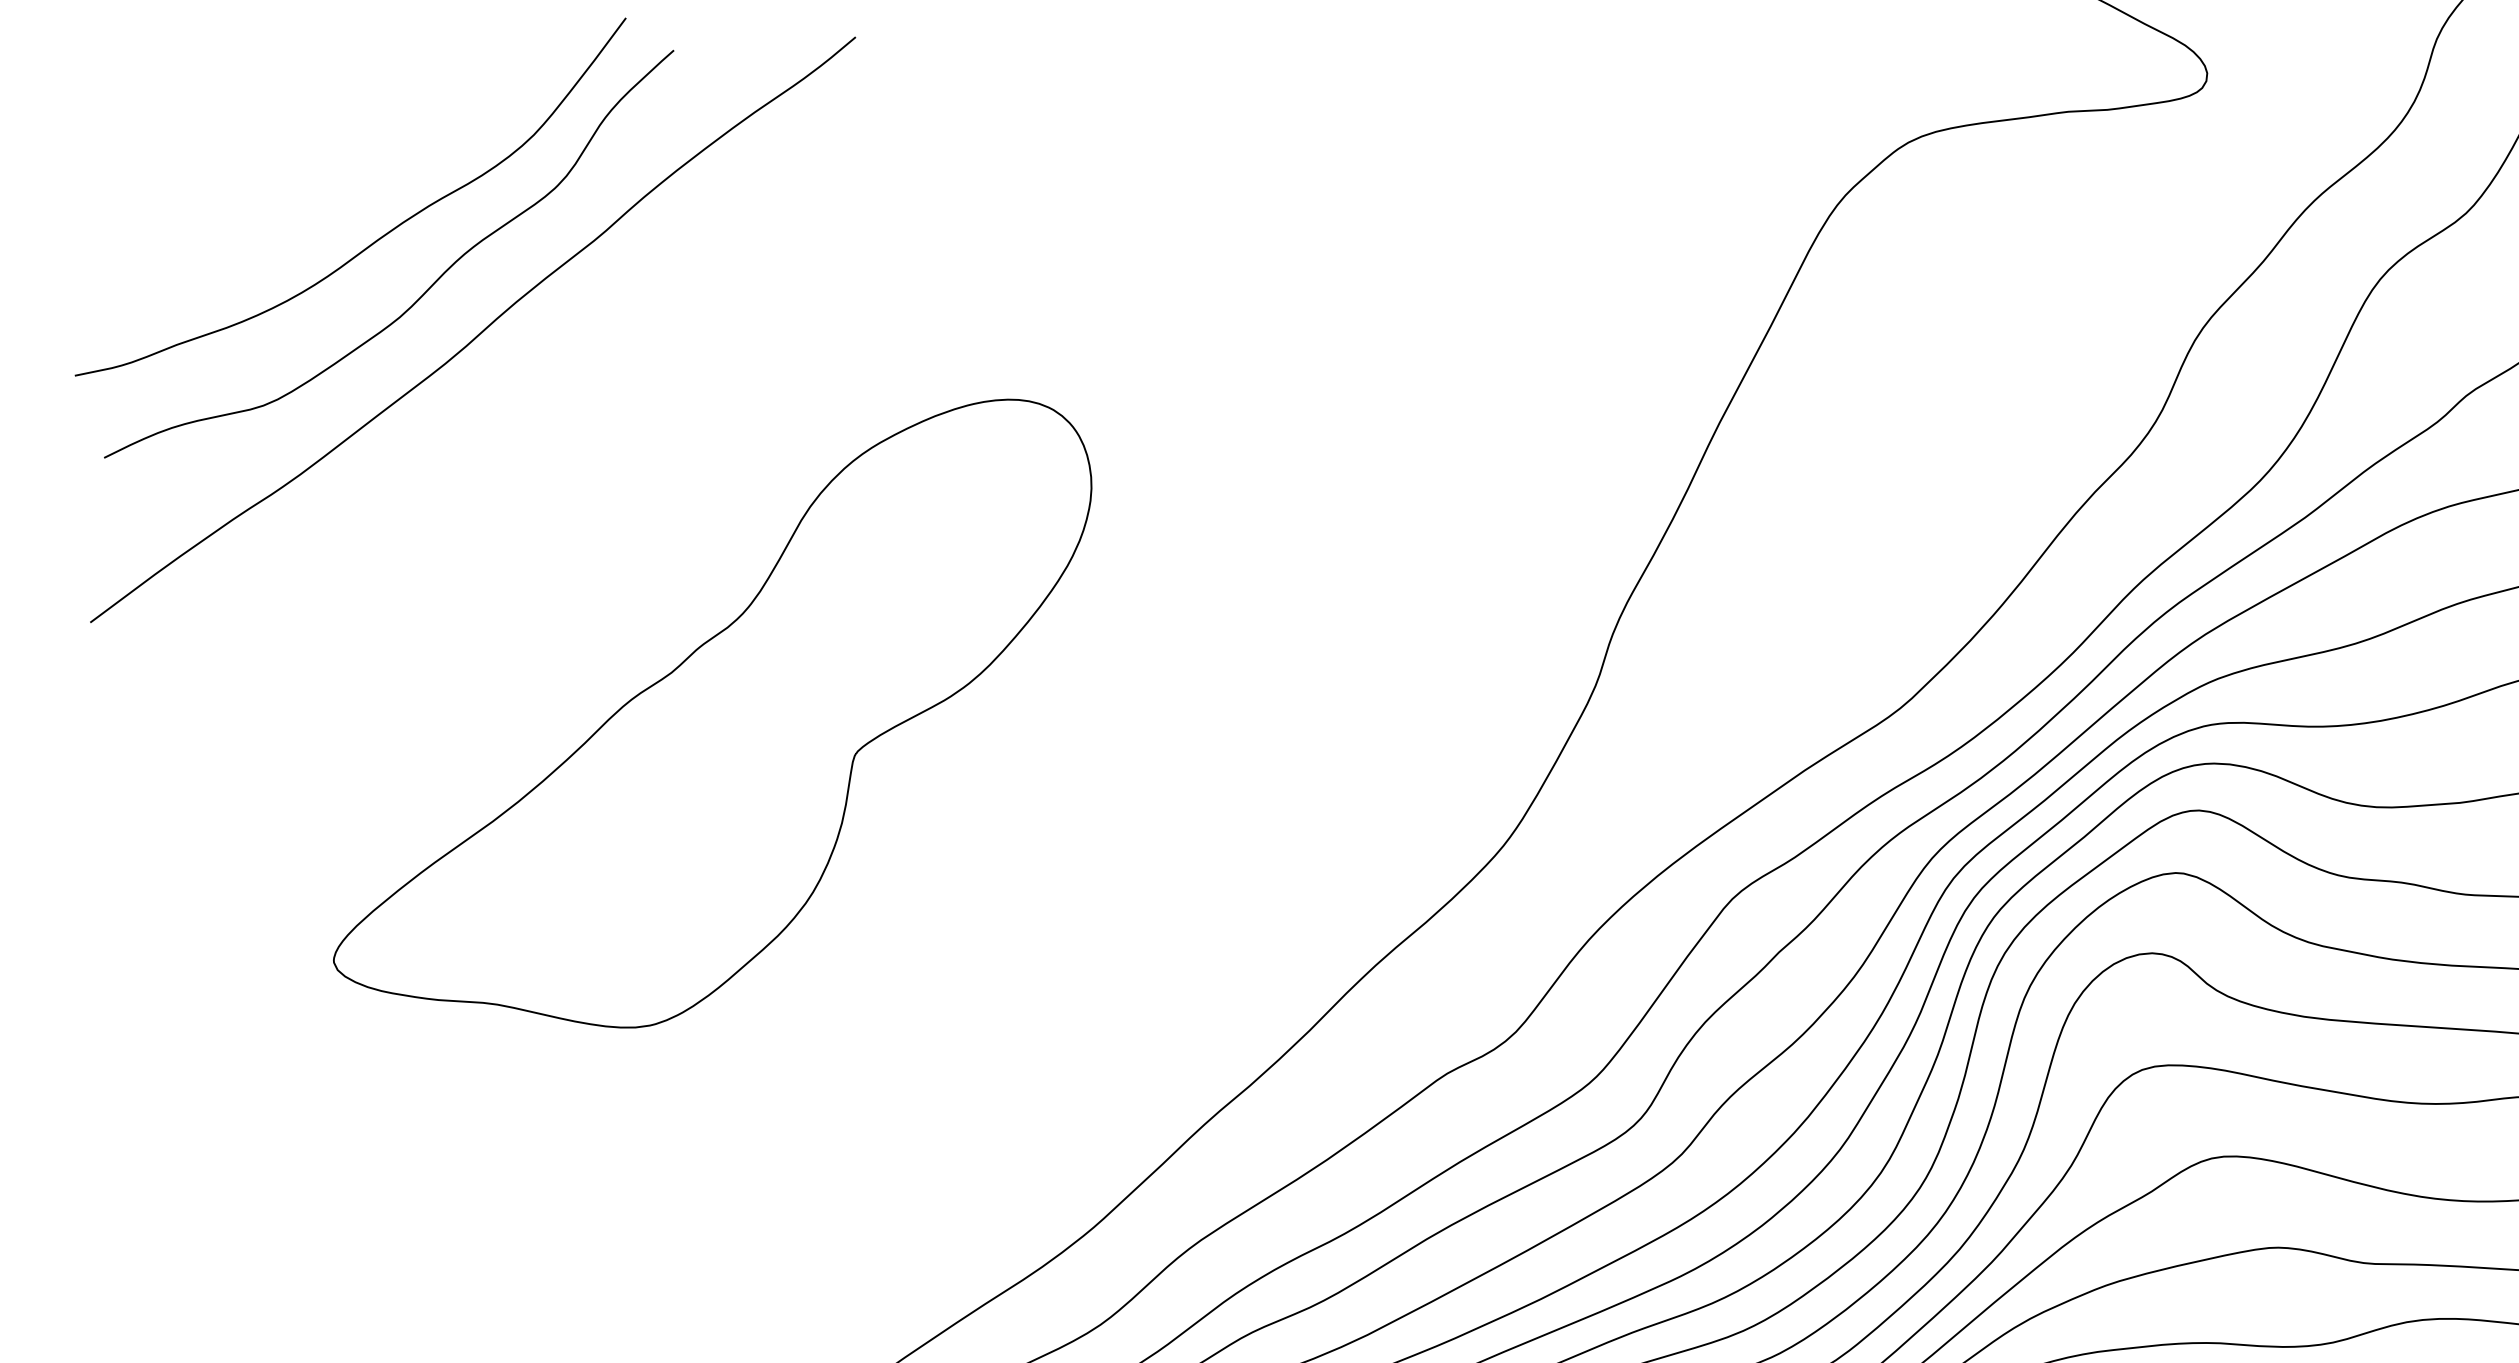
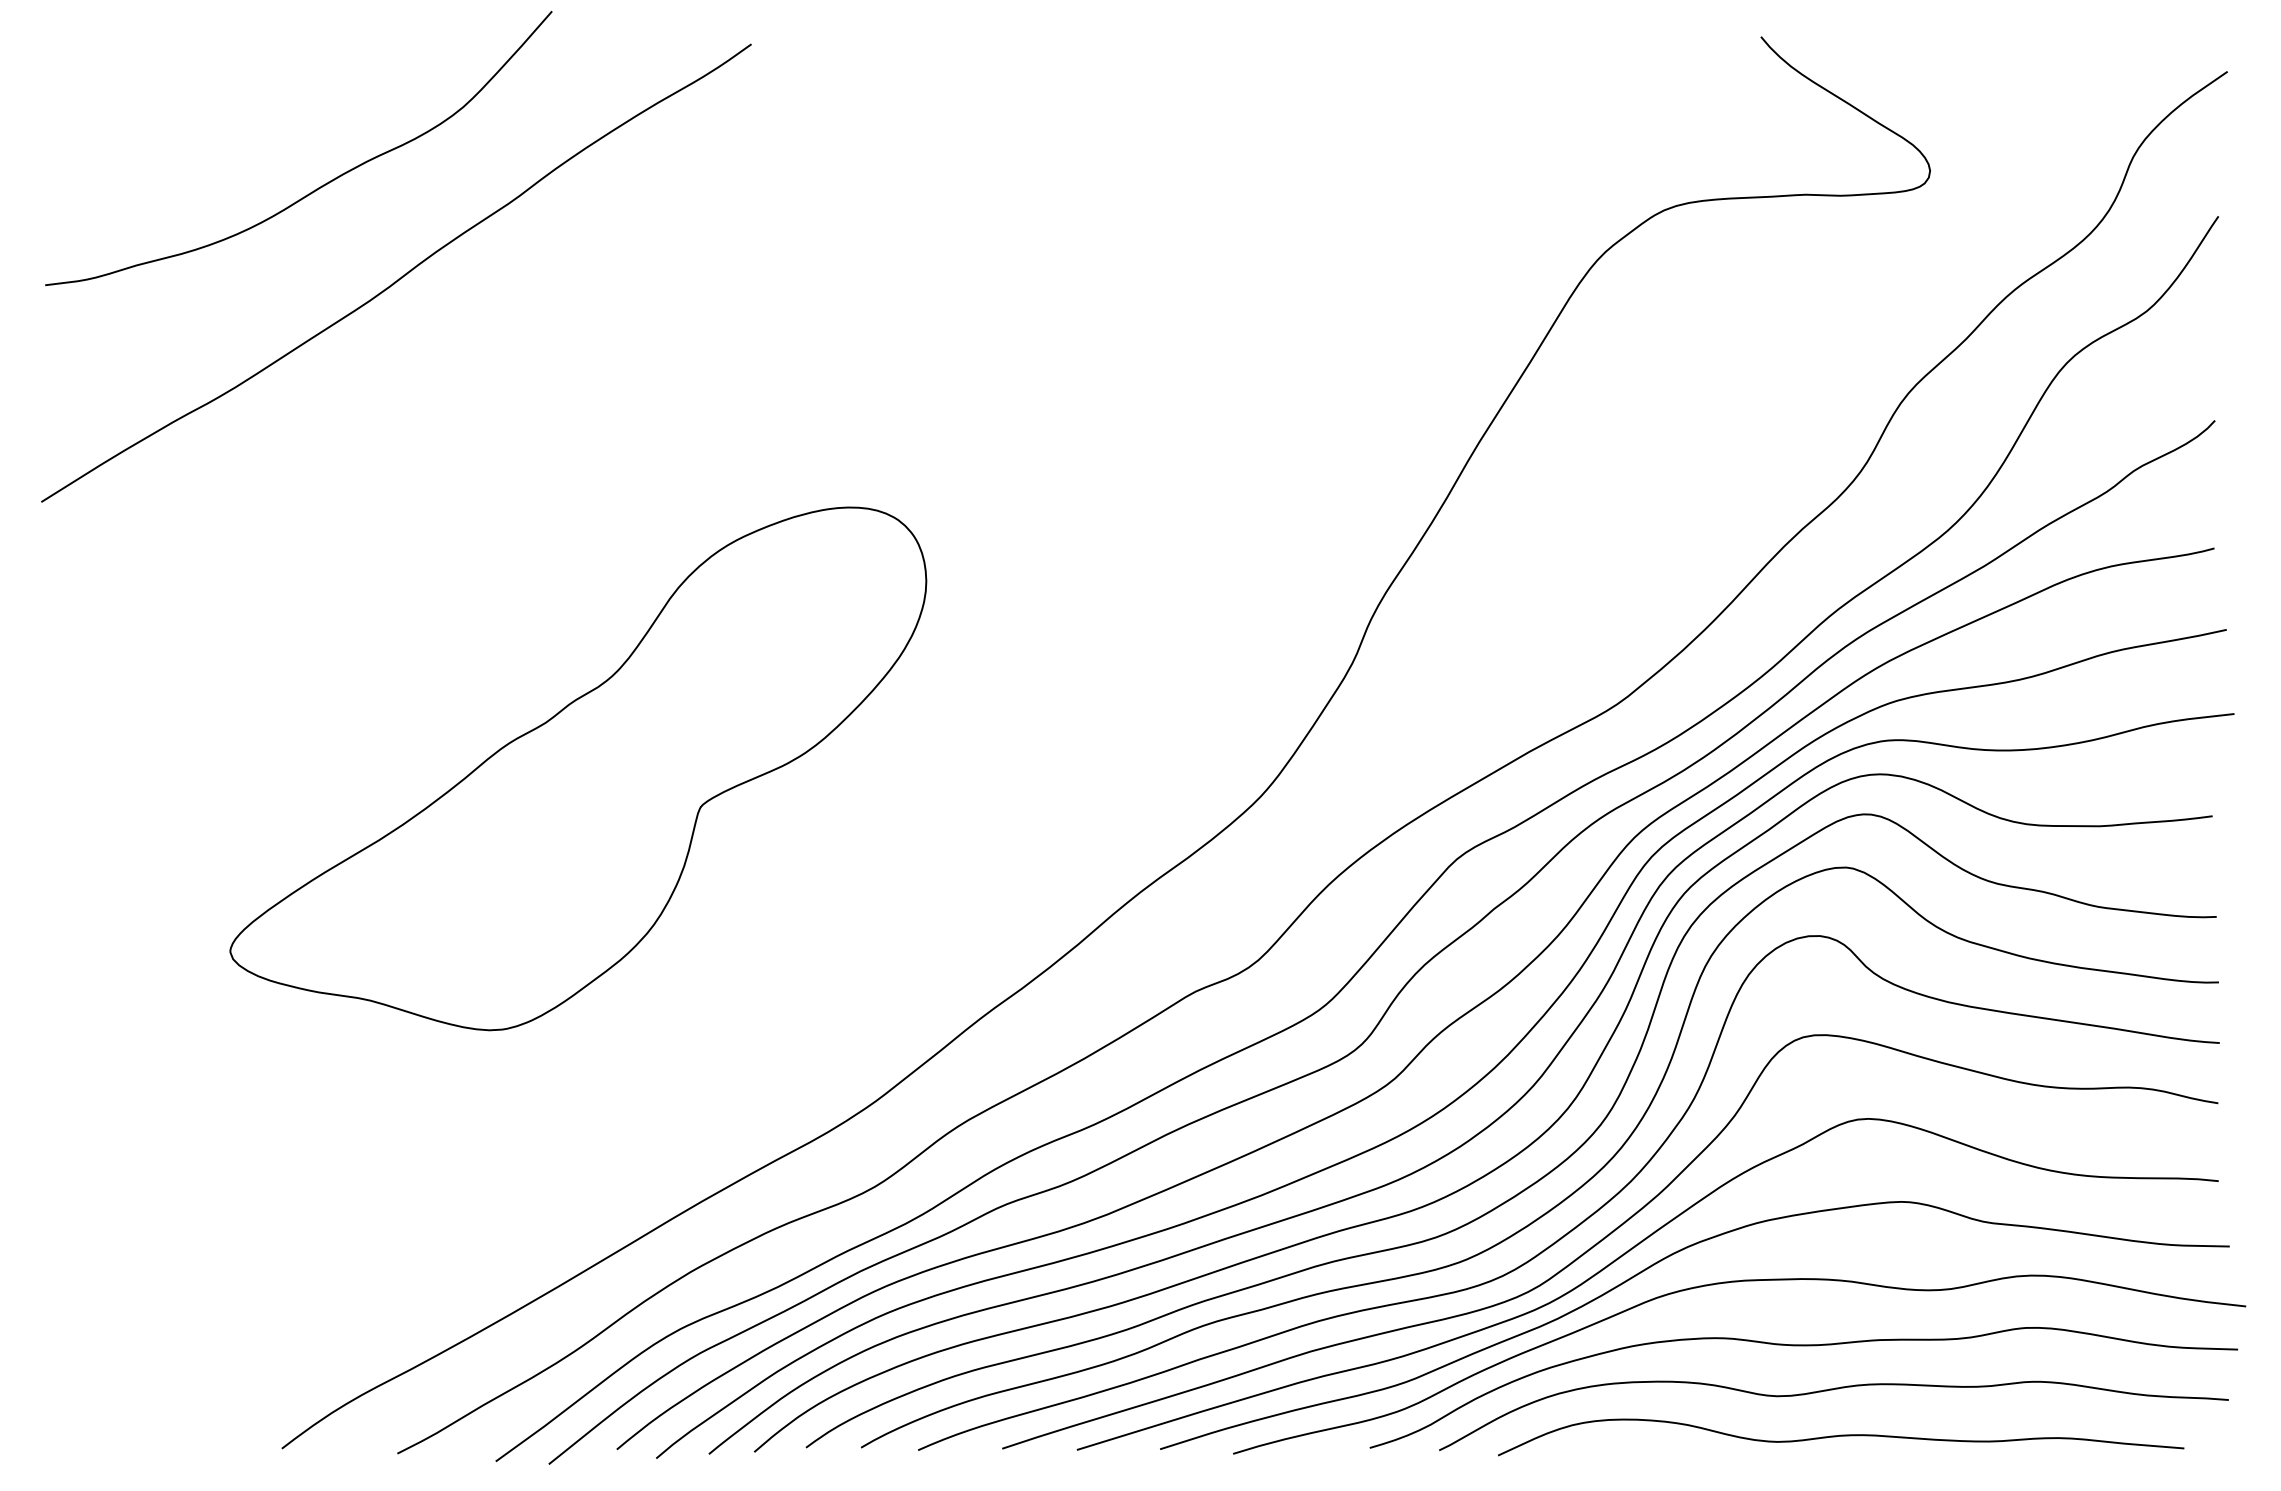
curve: (425, 290) -> (357, 235), removed
part: (712, 721) -> (578, 768), moved

